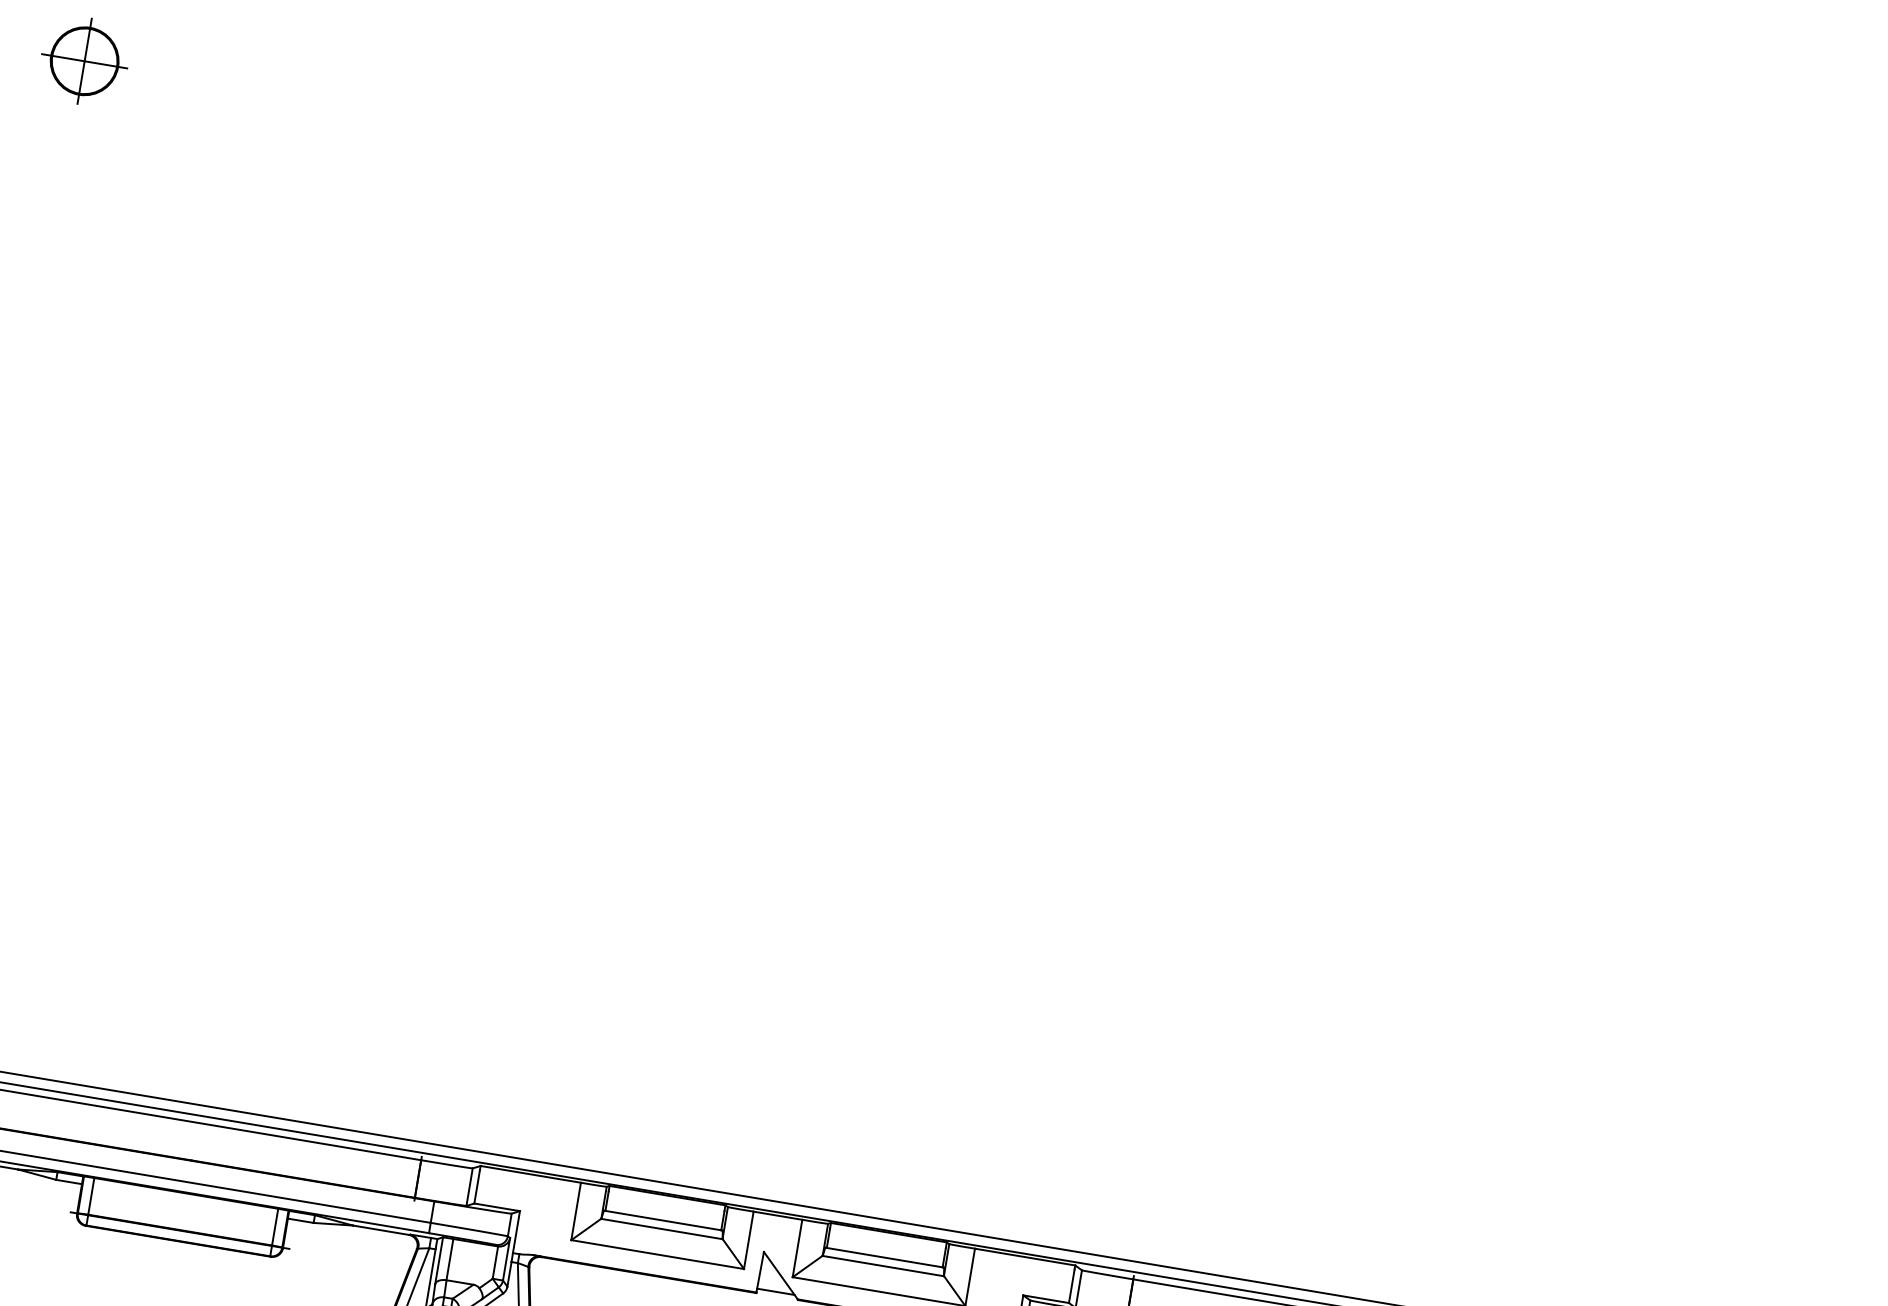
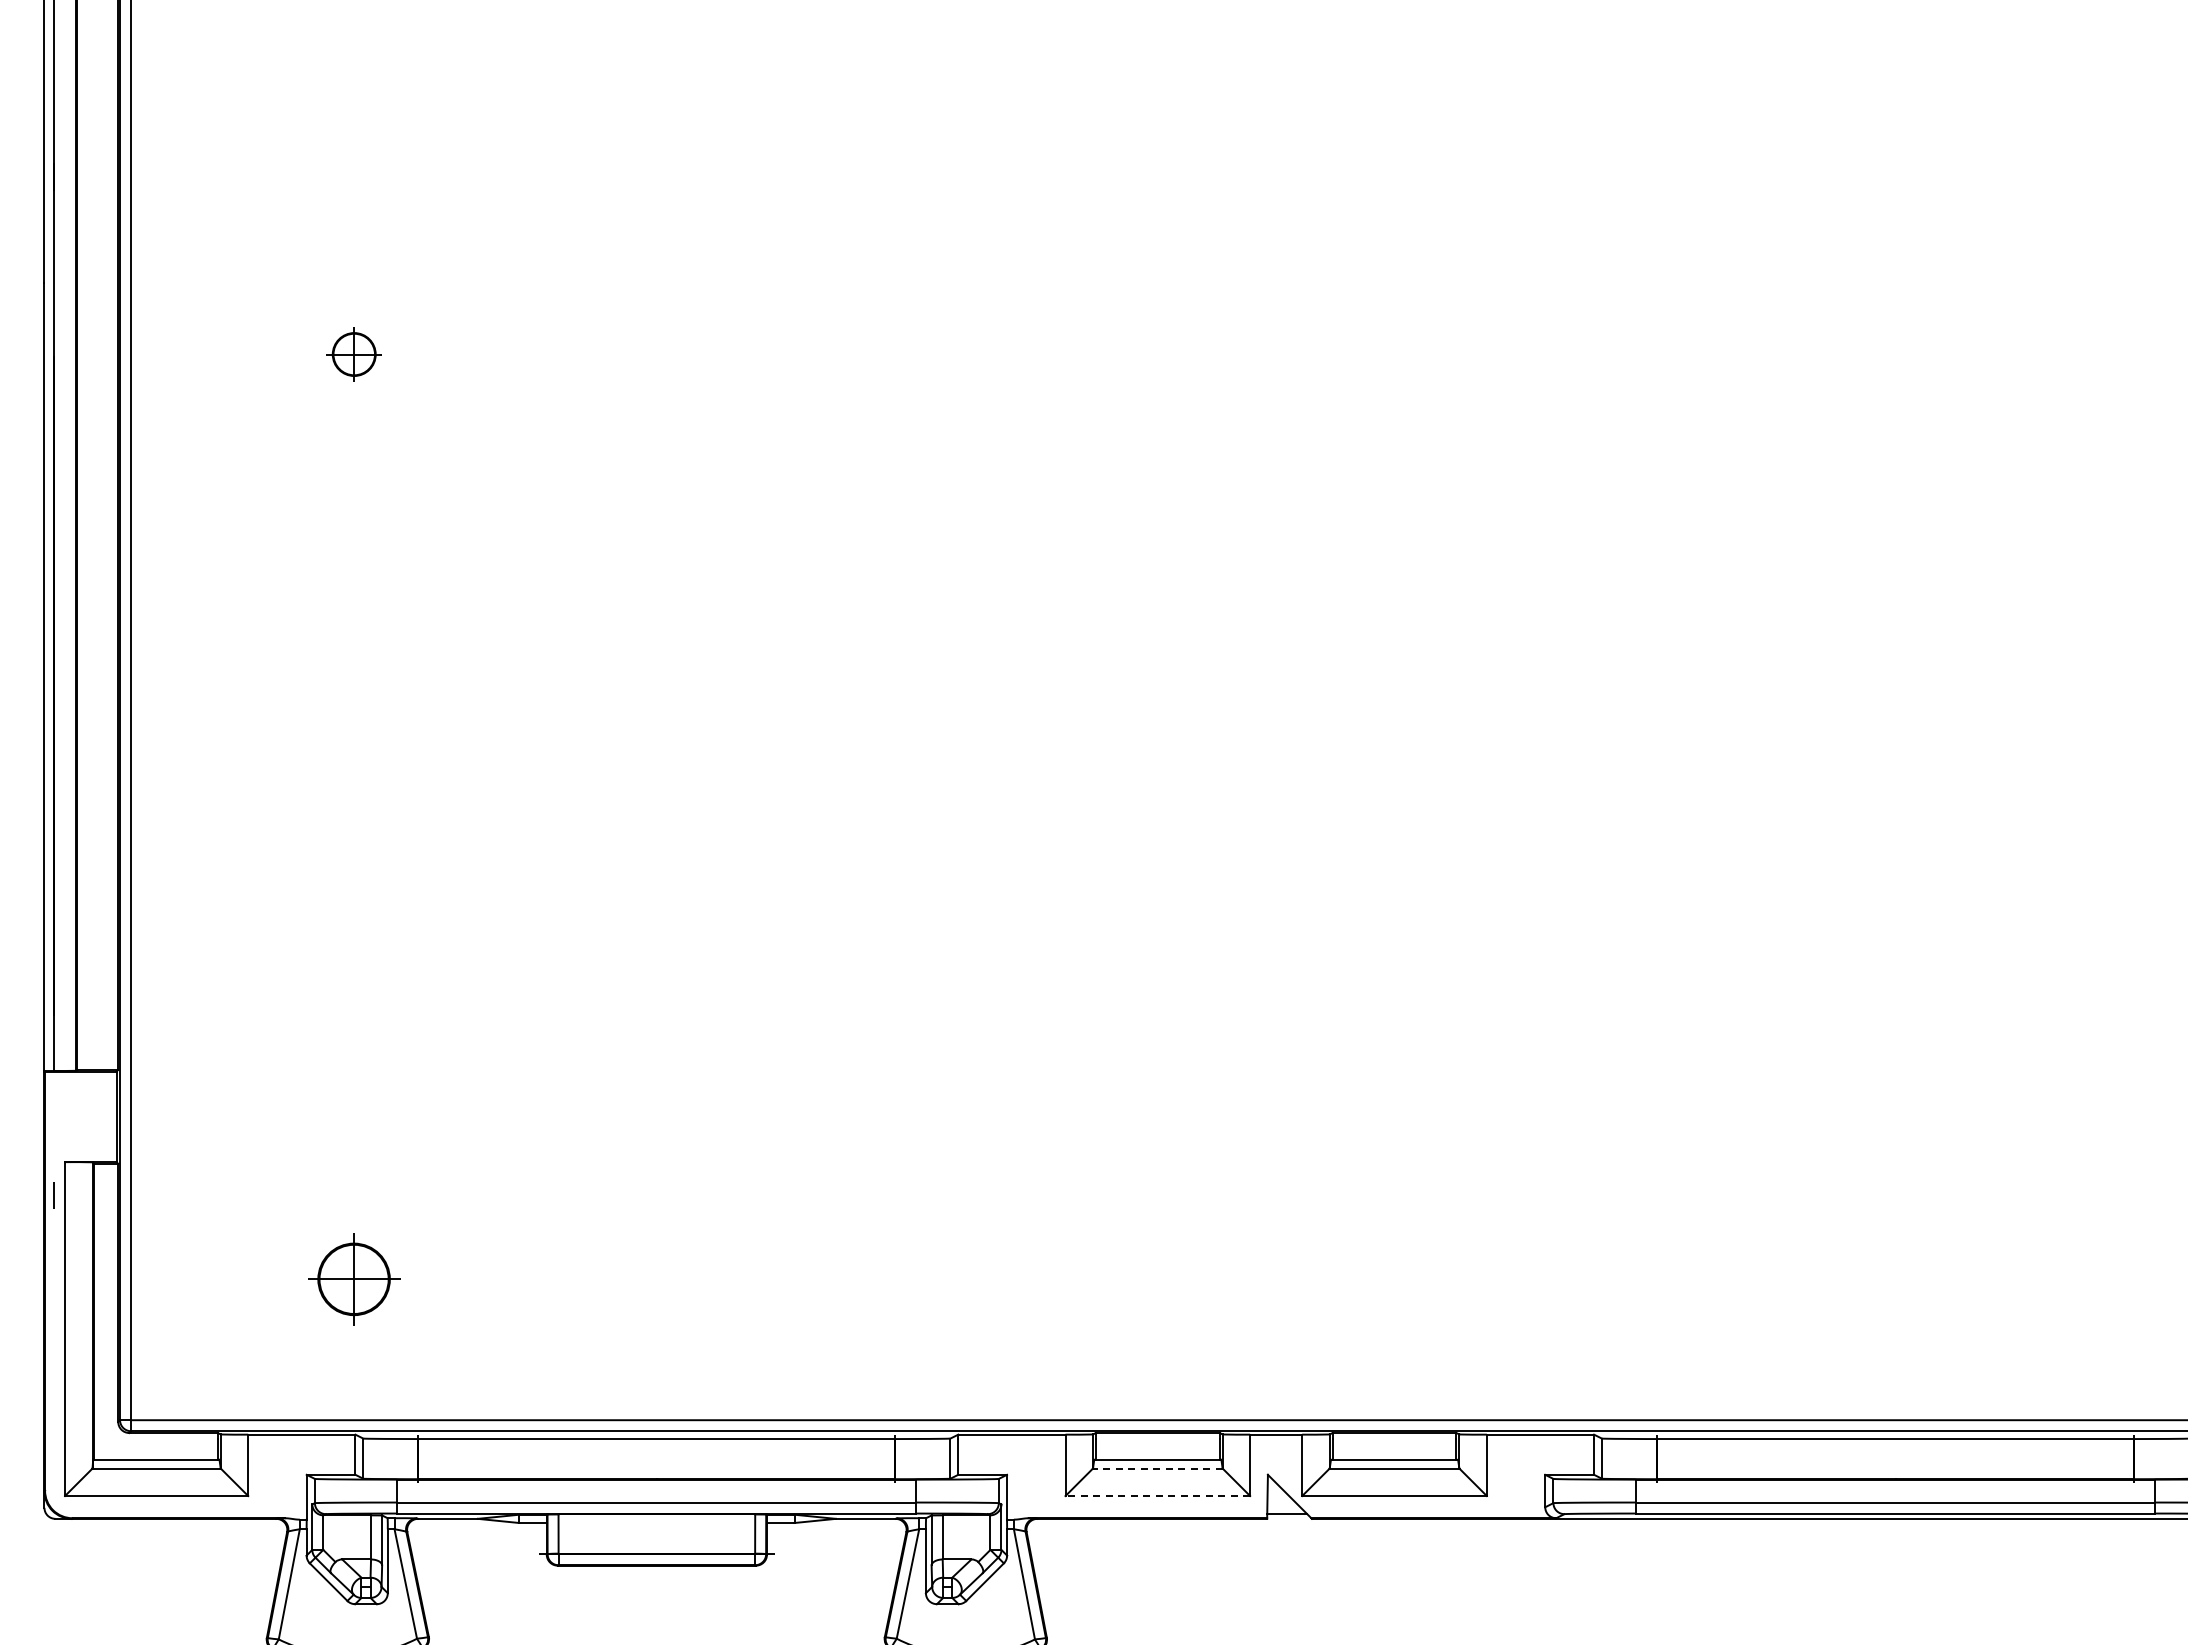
part: (85, 61) -> (354, 354), size x0.6
line: (661, 1228) -> (1157, 1468), solid -> dashed
line: (657, 1254) -> (1157, 1496), solid -> dashed

